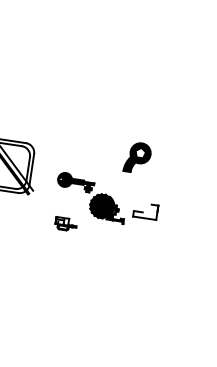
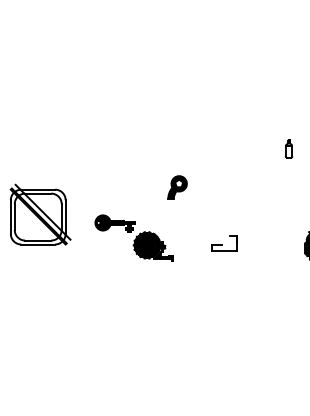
part: (137, 157) -> (177, 187), size x0.7
part: (145, 211) -> (224, 243), moved
part: (66, 224) -> (111, 270), removed

